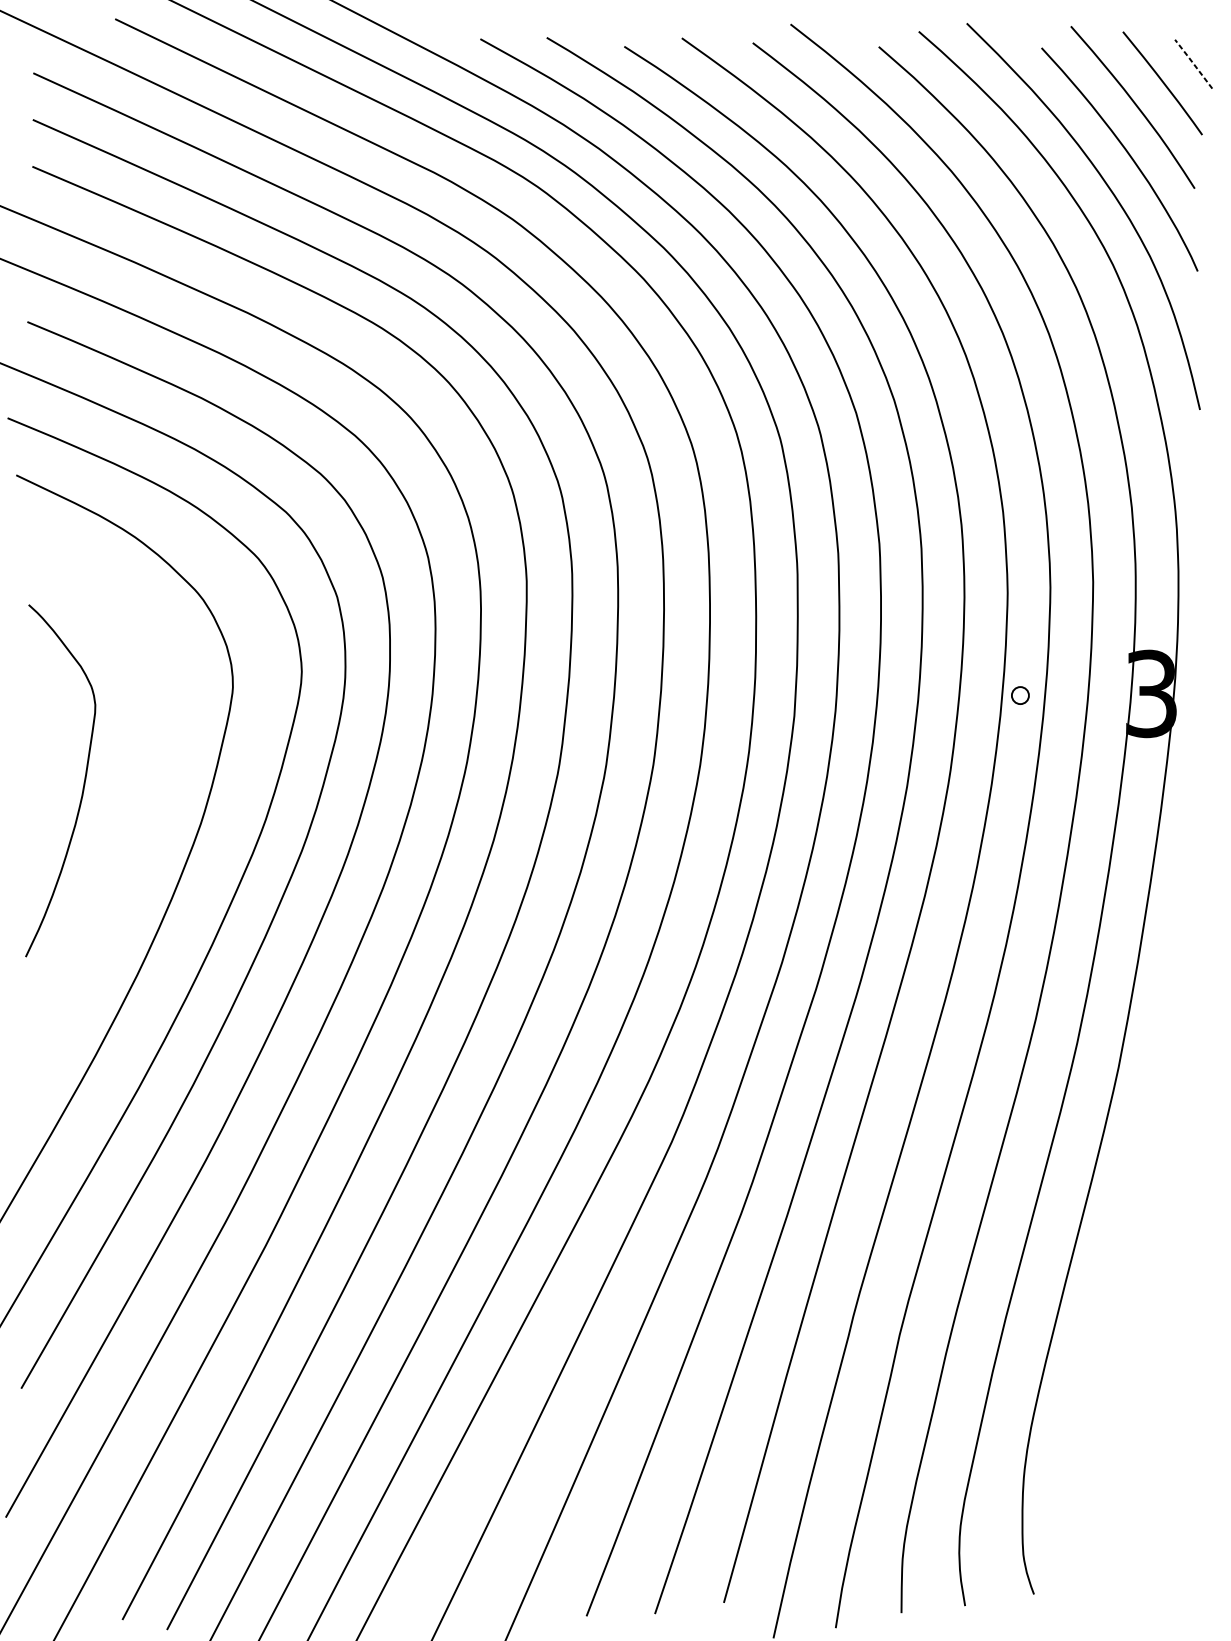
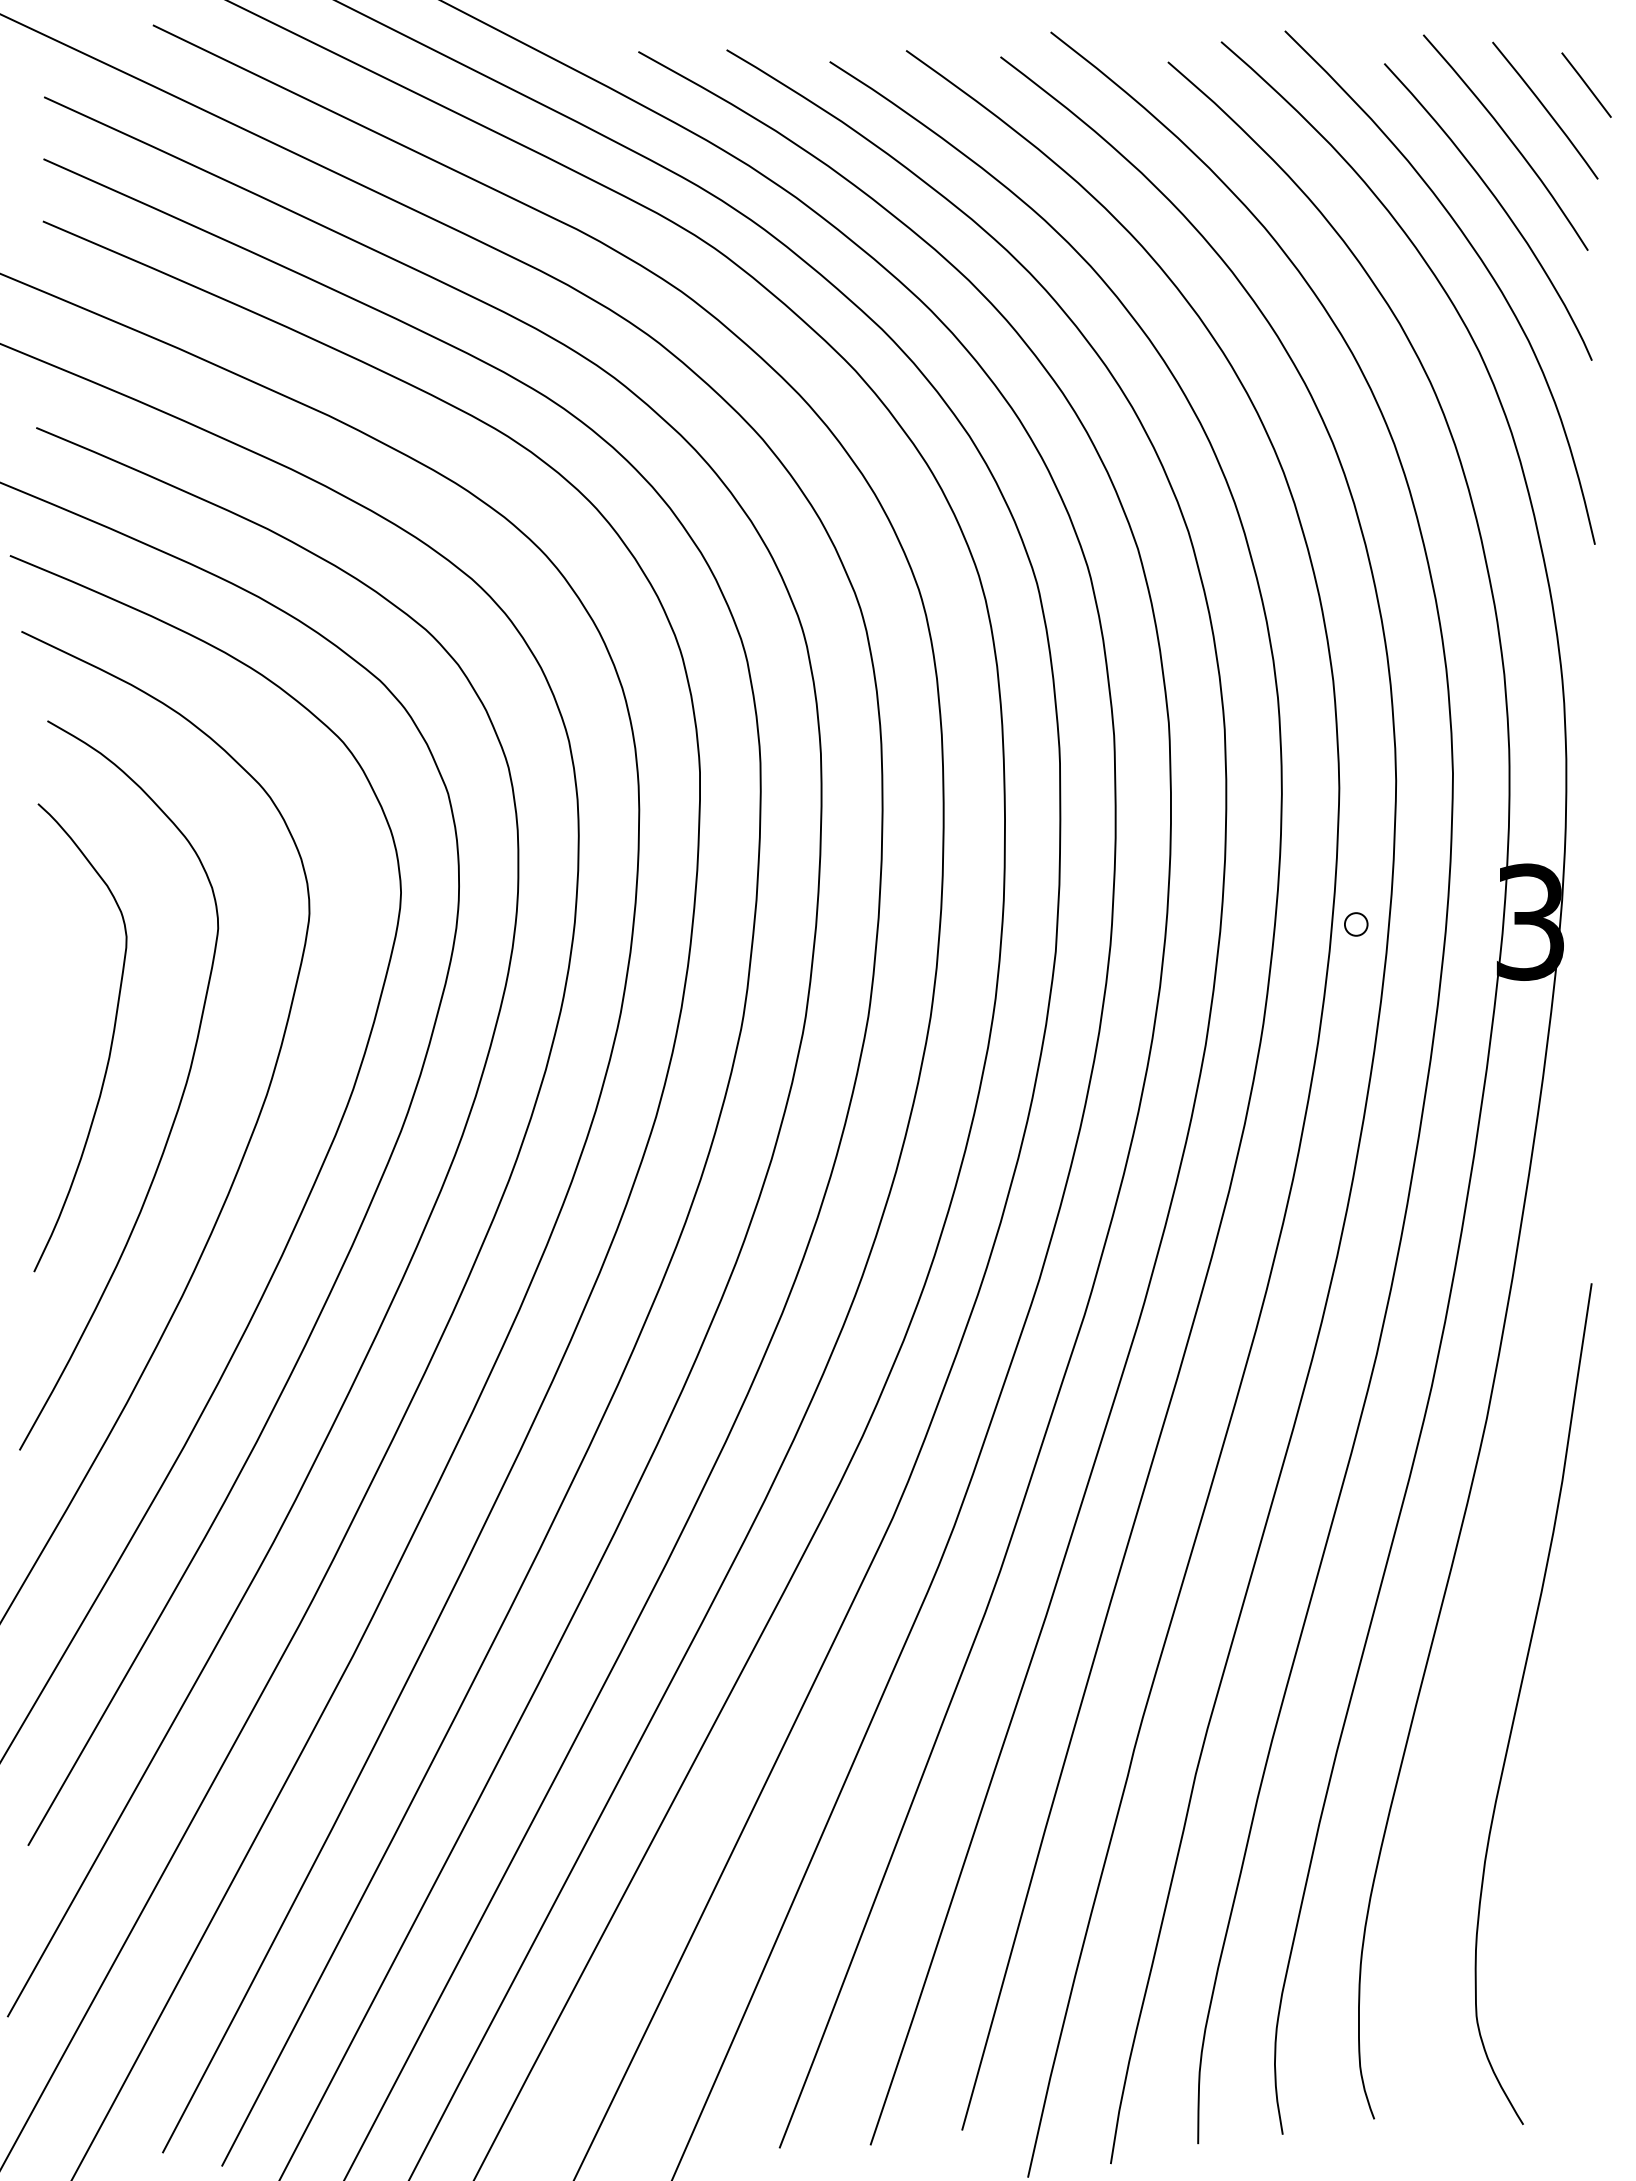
line: (1193, 63) -> (1586, 84), dashed -> solid
curve: (134, 831) -> (178, 1104), added
curve: (1143, 1277) -> (1519, 1698), added

